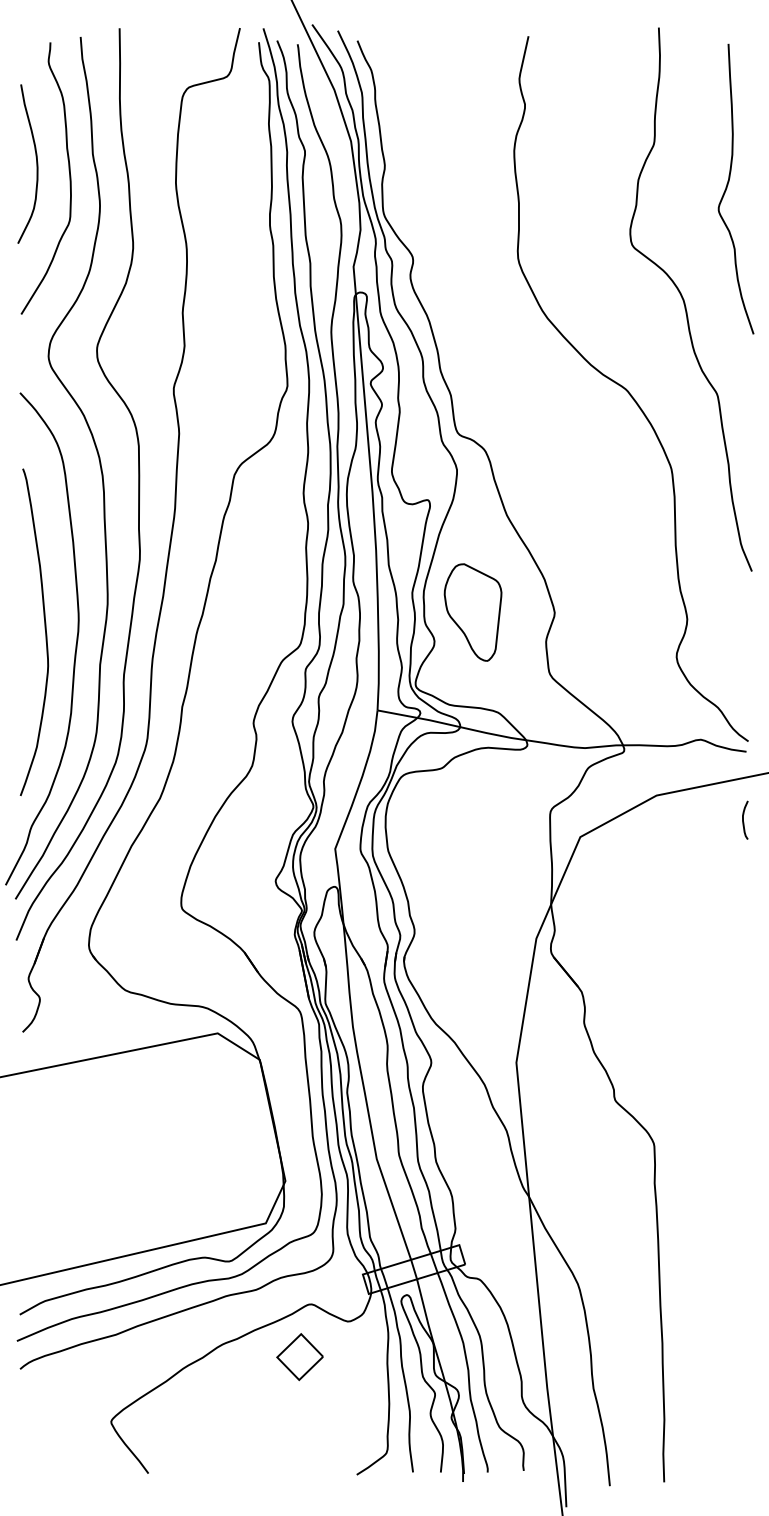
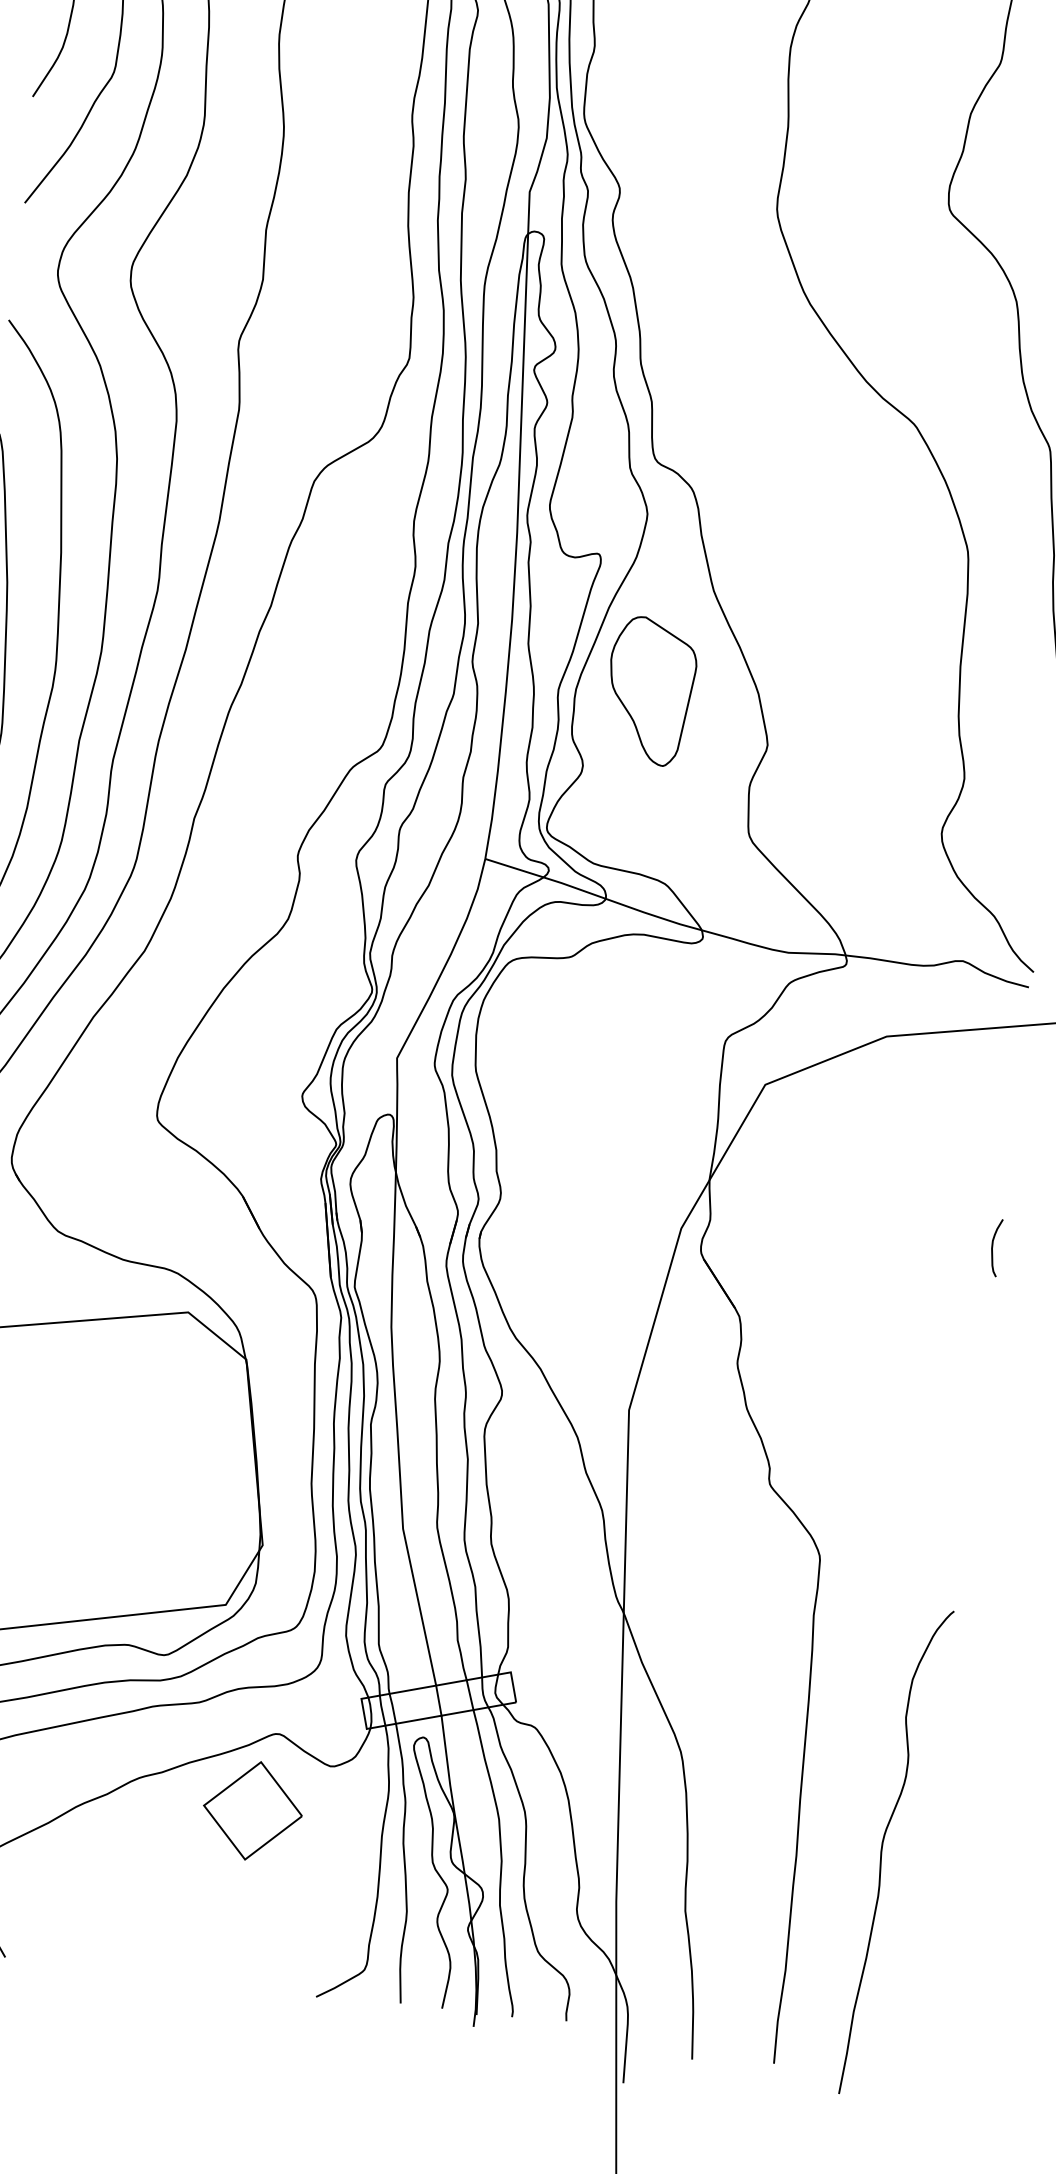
part: (472, 612) -> (649, 691), moved
curve: (743, 819) -> (993, 1246), moved
curve: (719, 1333) -> (883, 1851), added
part: (299, 1356) -> (251, 1809), size x1.43

